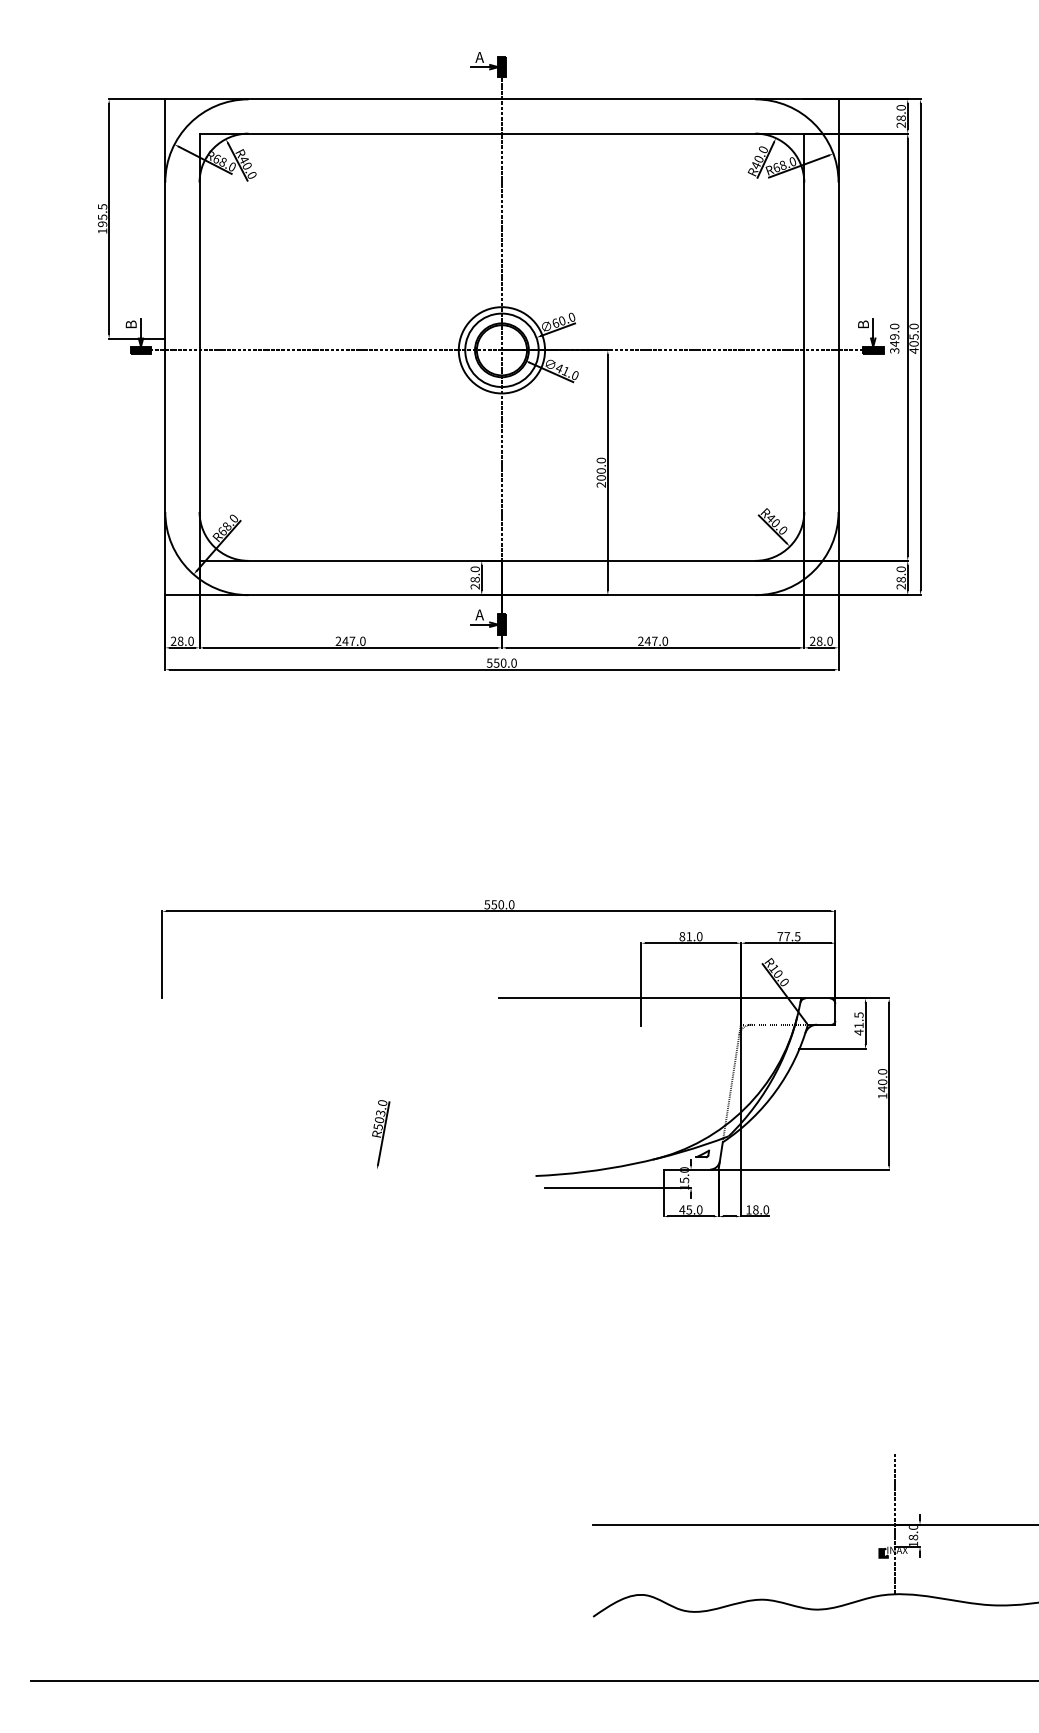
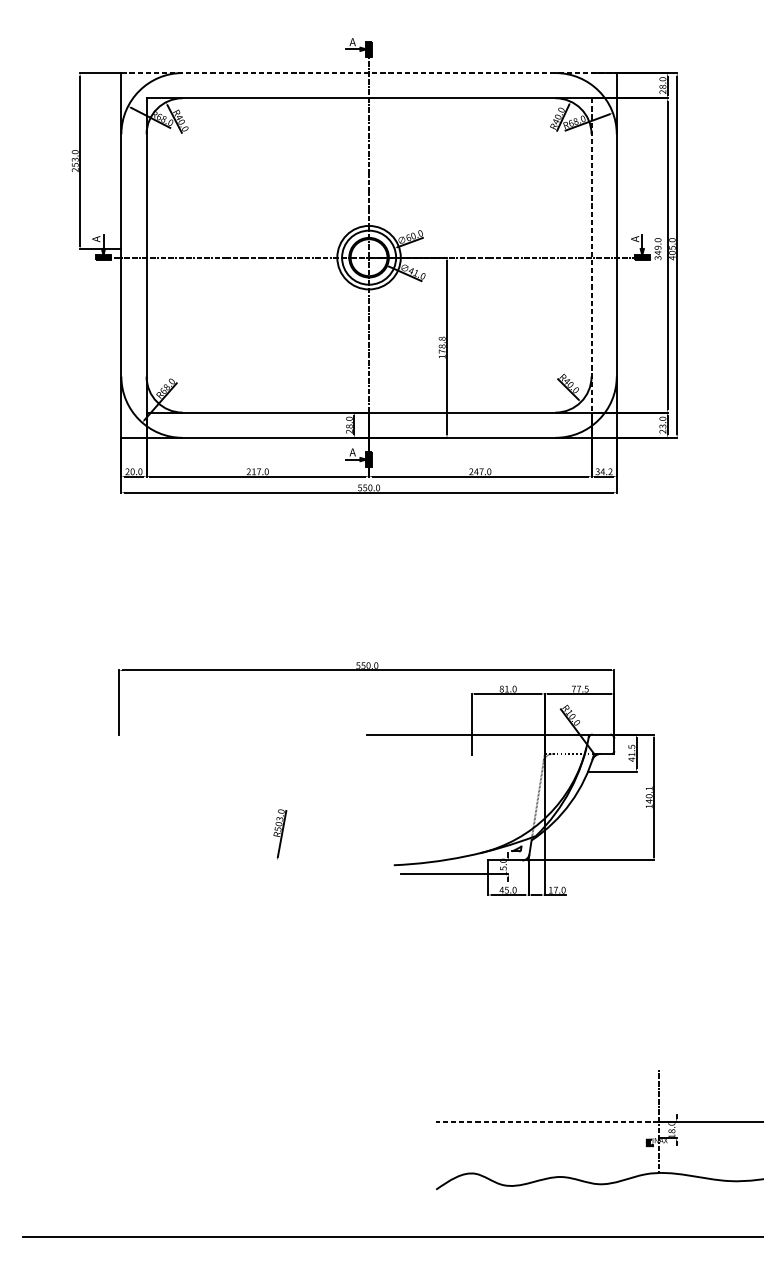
line: (501, 99) -> (368, 73), solid -> dashed
text: (102, 218) -> (75, 160), 195.5 -> 253.0
text: (130, 324) -> (95, 238), B -> A
text: (863, 324) -> (635, 238), B -> A
line: (804, 347) -> (591, 255), solid -> dashed
text: (600, 472) -> (441, 347), 200.0 -> 178.8
text: (900, 579) -> (662, 426), 28.0 -> 23.0
text: (345, 640) -> (253, 471), 247.0 -> 217.0
text: (820, 640) -> (603, 471), 28.0 -> 34.2
text: (180, 641) -> (132, 471), 28.0 -> 20.0
text: (882, 1071) -> (649, 788), 140.0 -> 140.1
text: (755, 1209) -> (555, 889), 18.0 -> 17.0
line: (743, 1524) -> (546, 1121), solid -> dashed

